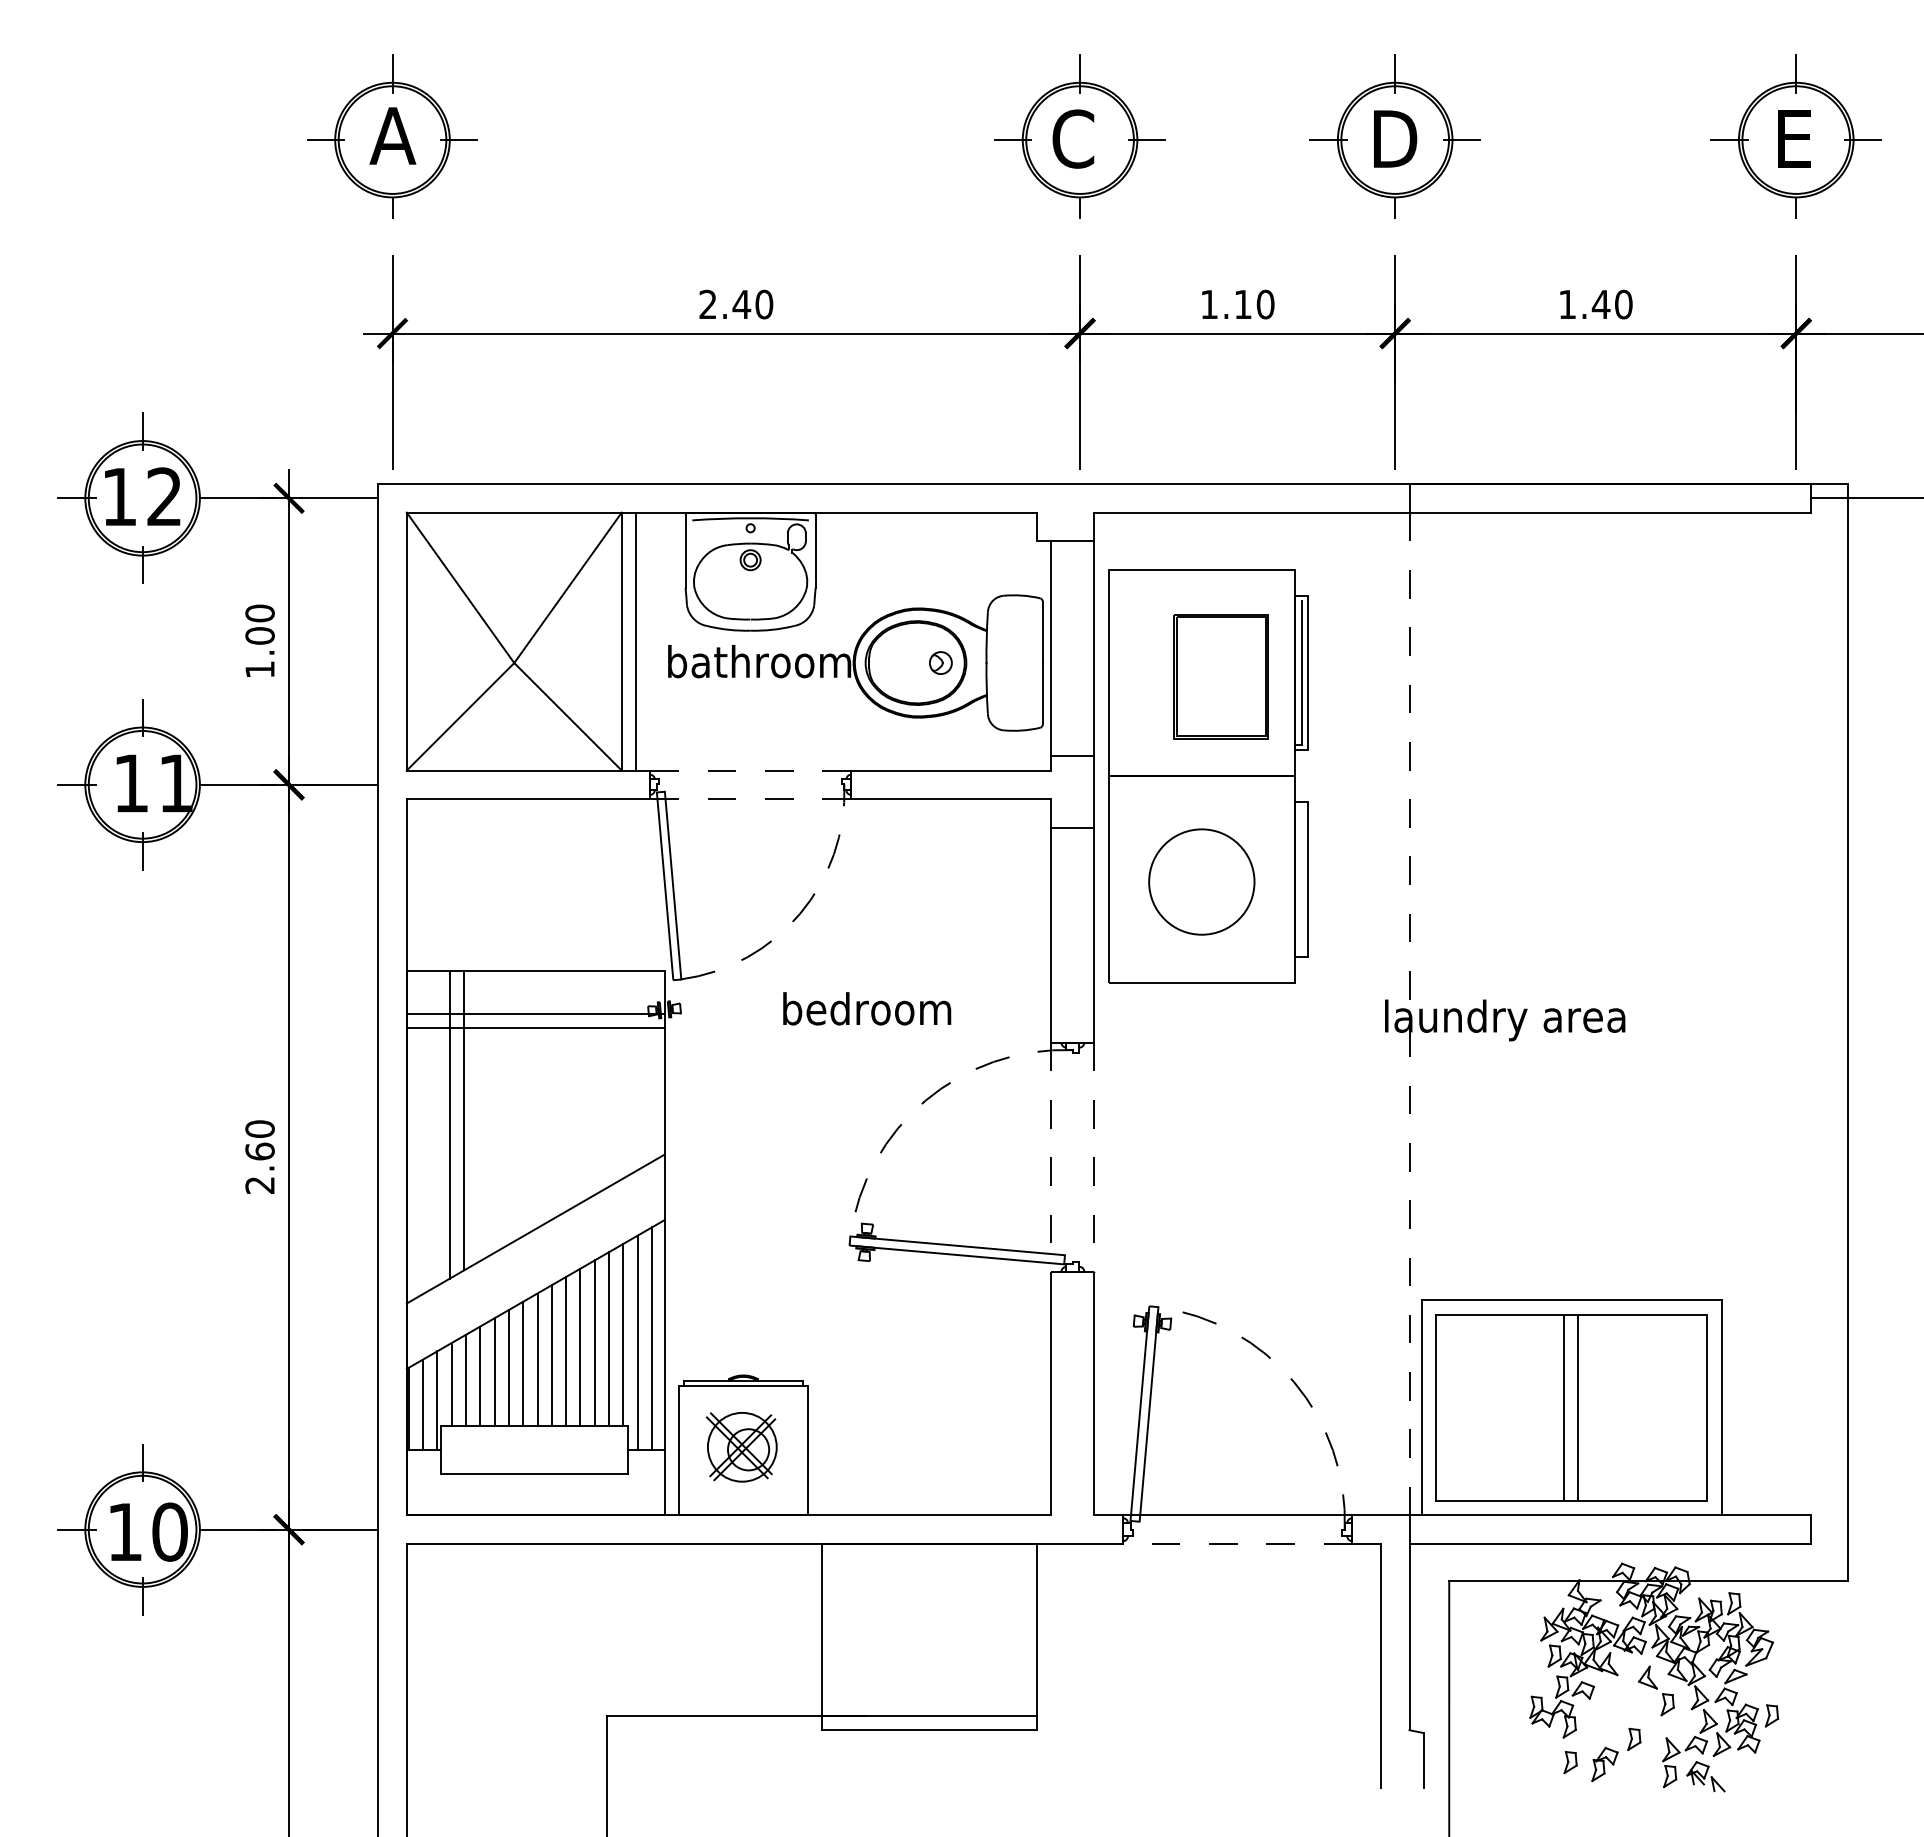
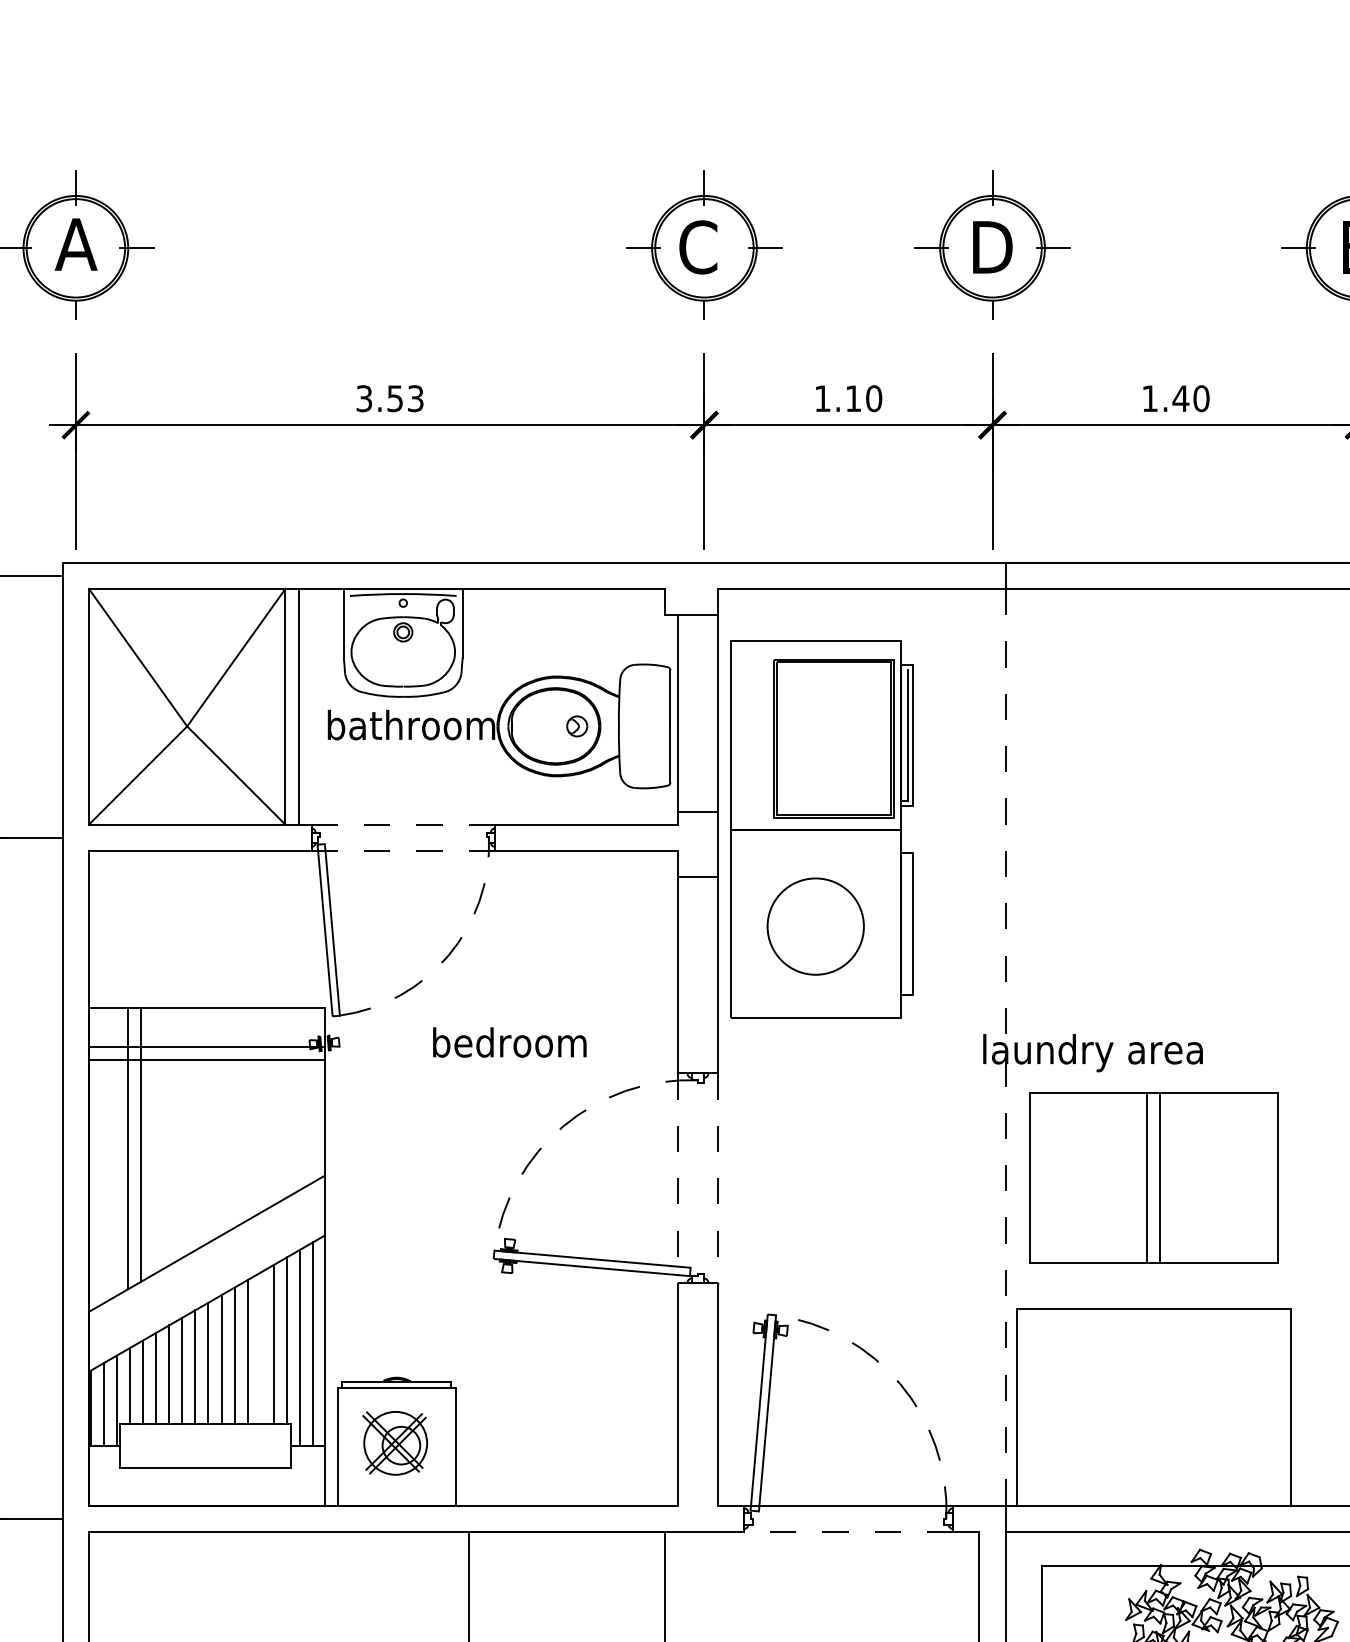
text: (736, 304) -> (390, 398), 2.40 -> 3.53
part: (1220, 676) -> (832, 738), size x1.4
line: (594, 1342) -> (260, 1347), removed
part: (1571, 1407) -> (1153, 1177), moved

